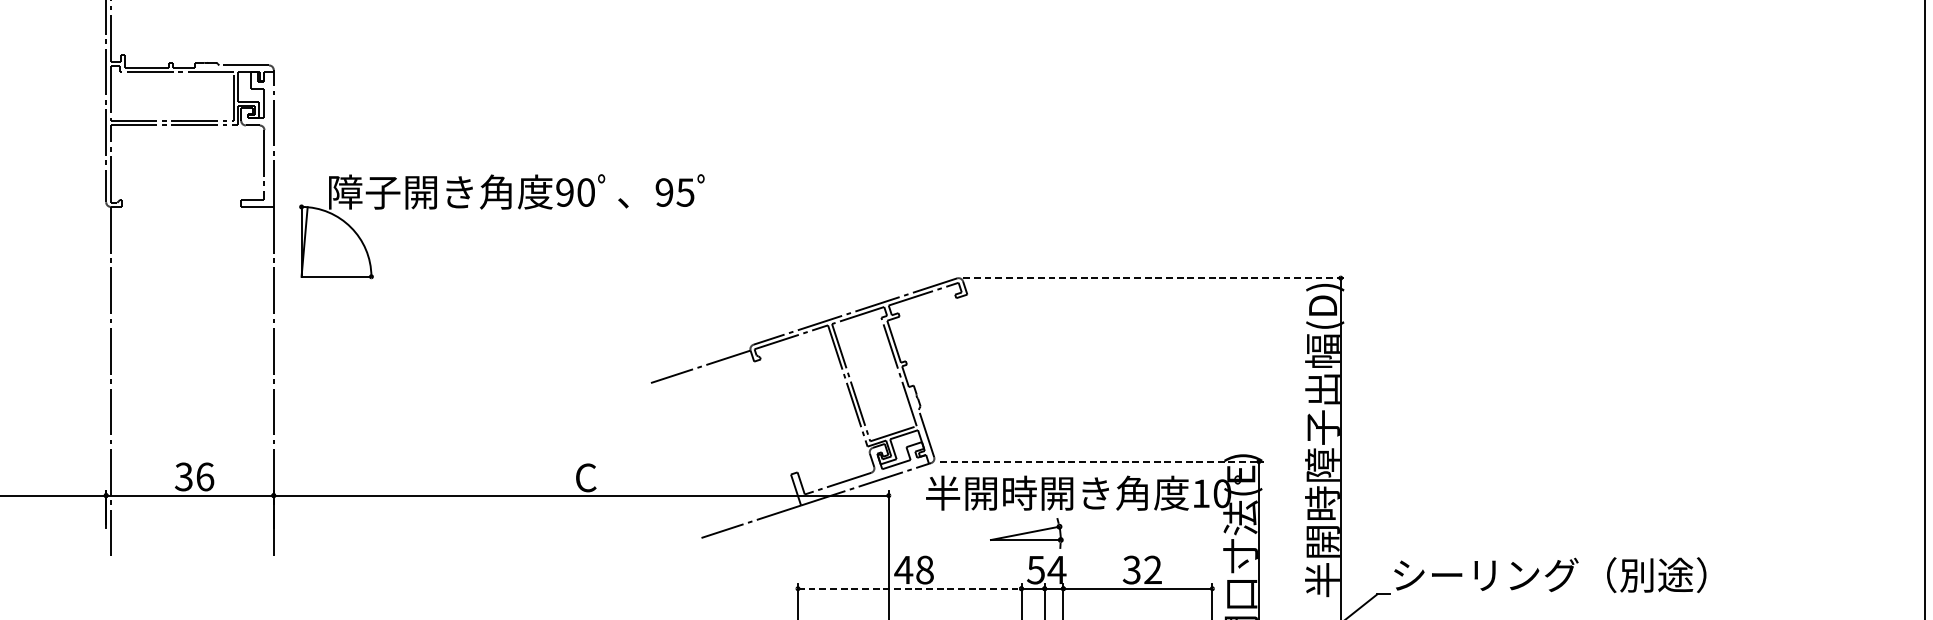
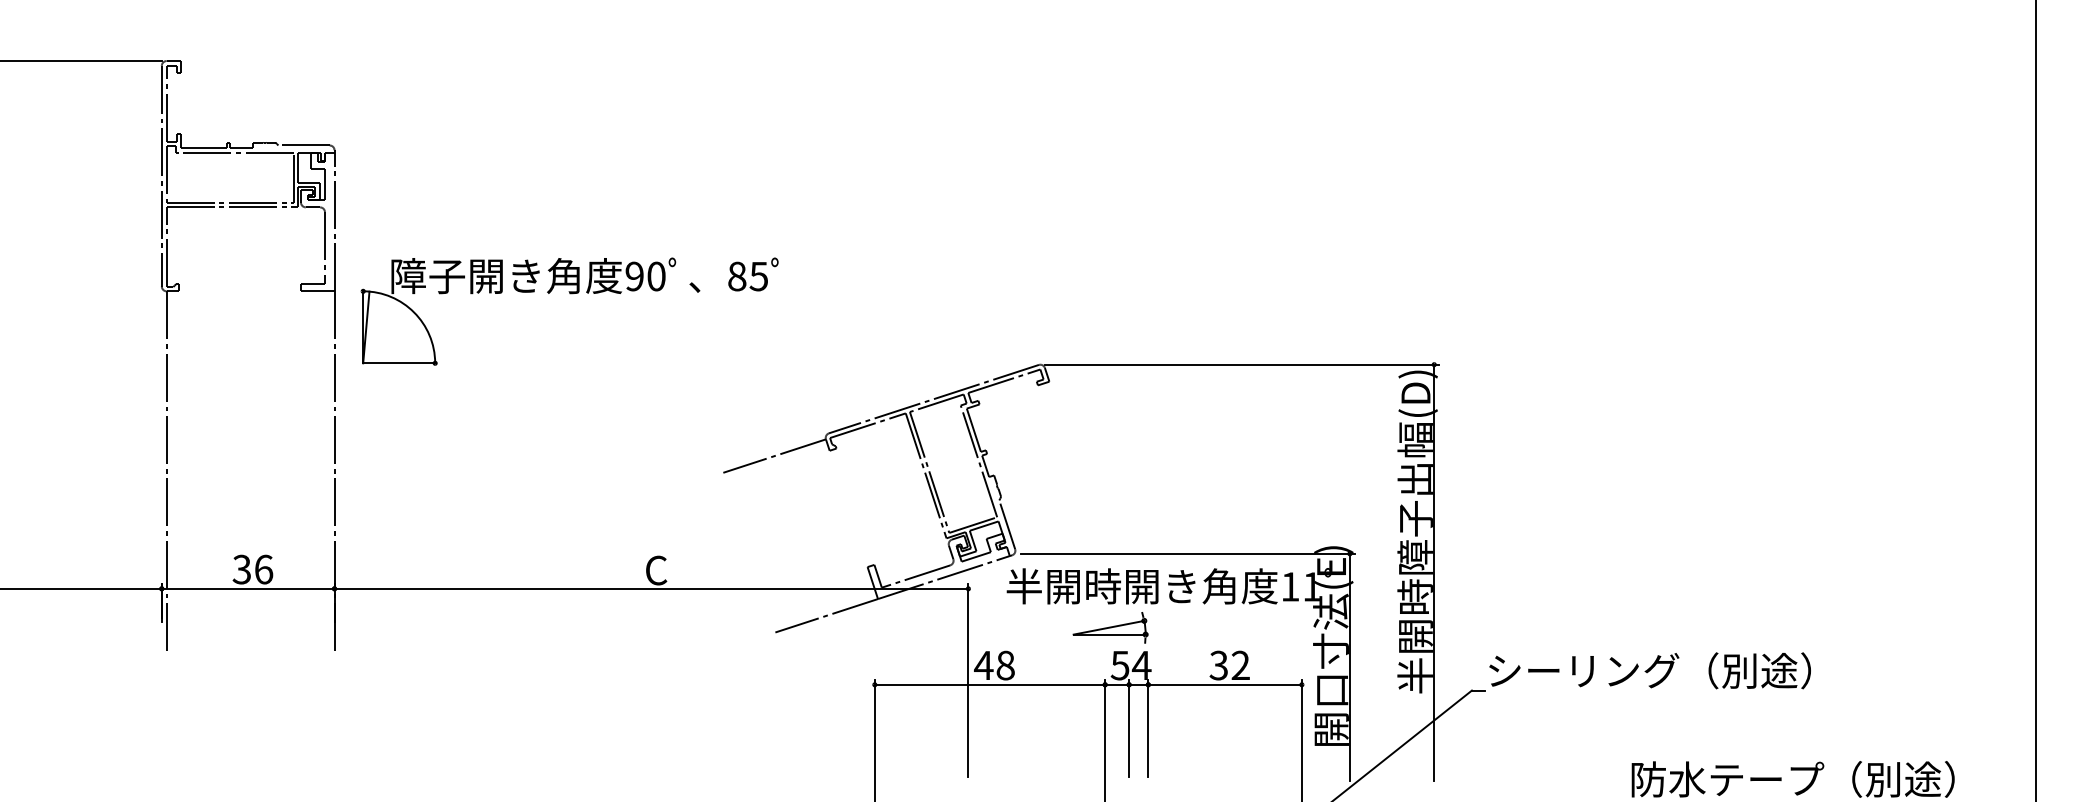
text: (664, 192) -> (737, 276), 95 -> 85
line: (1154, 277) -> (1242, 364), dashed -> solid
line: (1102, 461) -> (1188, 553), dashed -> solid
text: (1222, 493) -> (1312, 586), 10 -> 11
line: (910, 588) -> (990, 684), dashed -> solid

